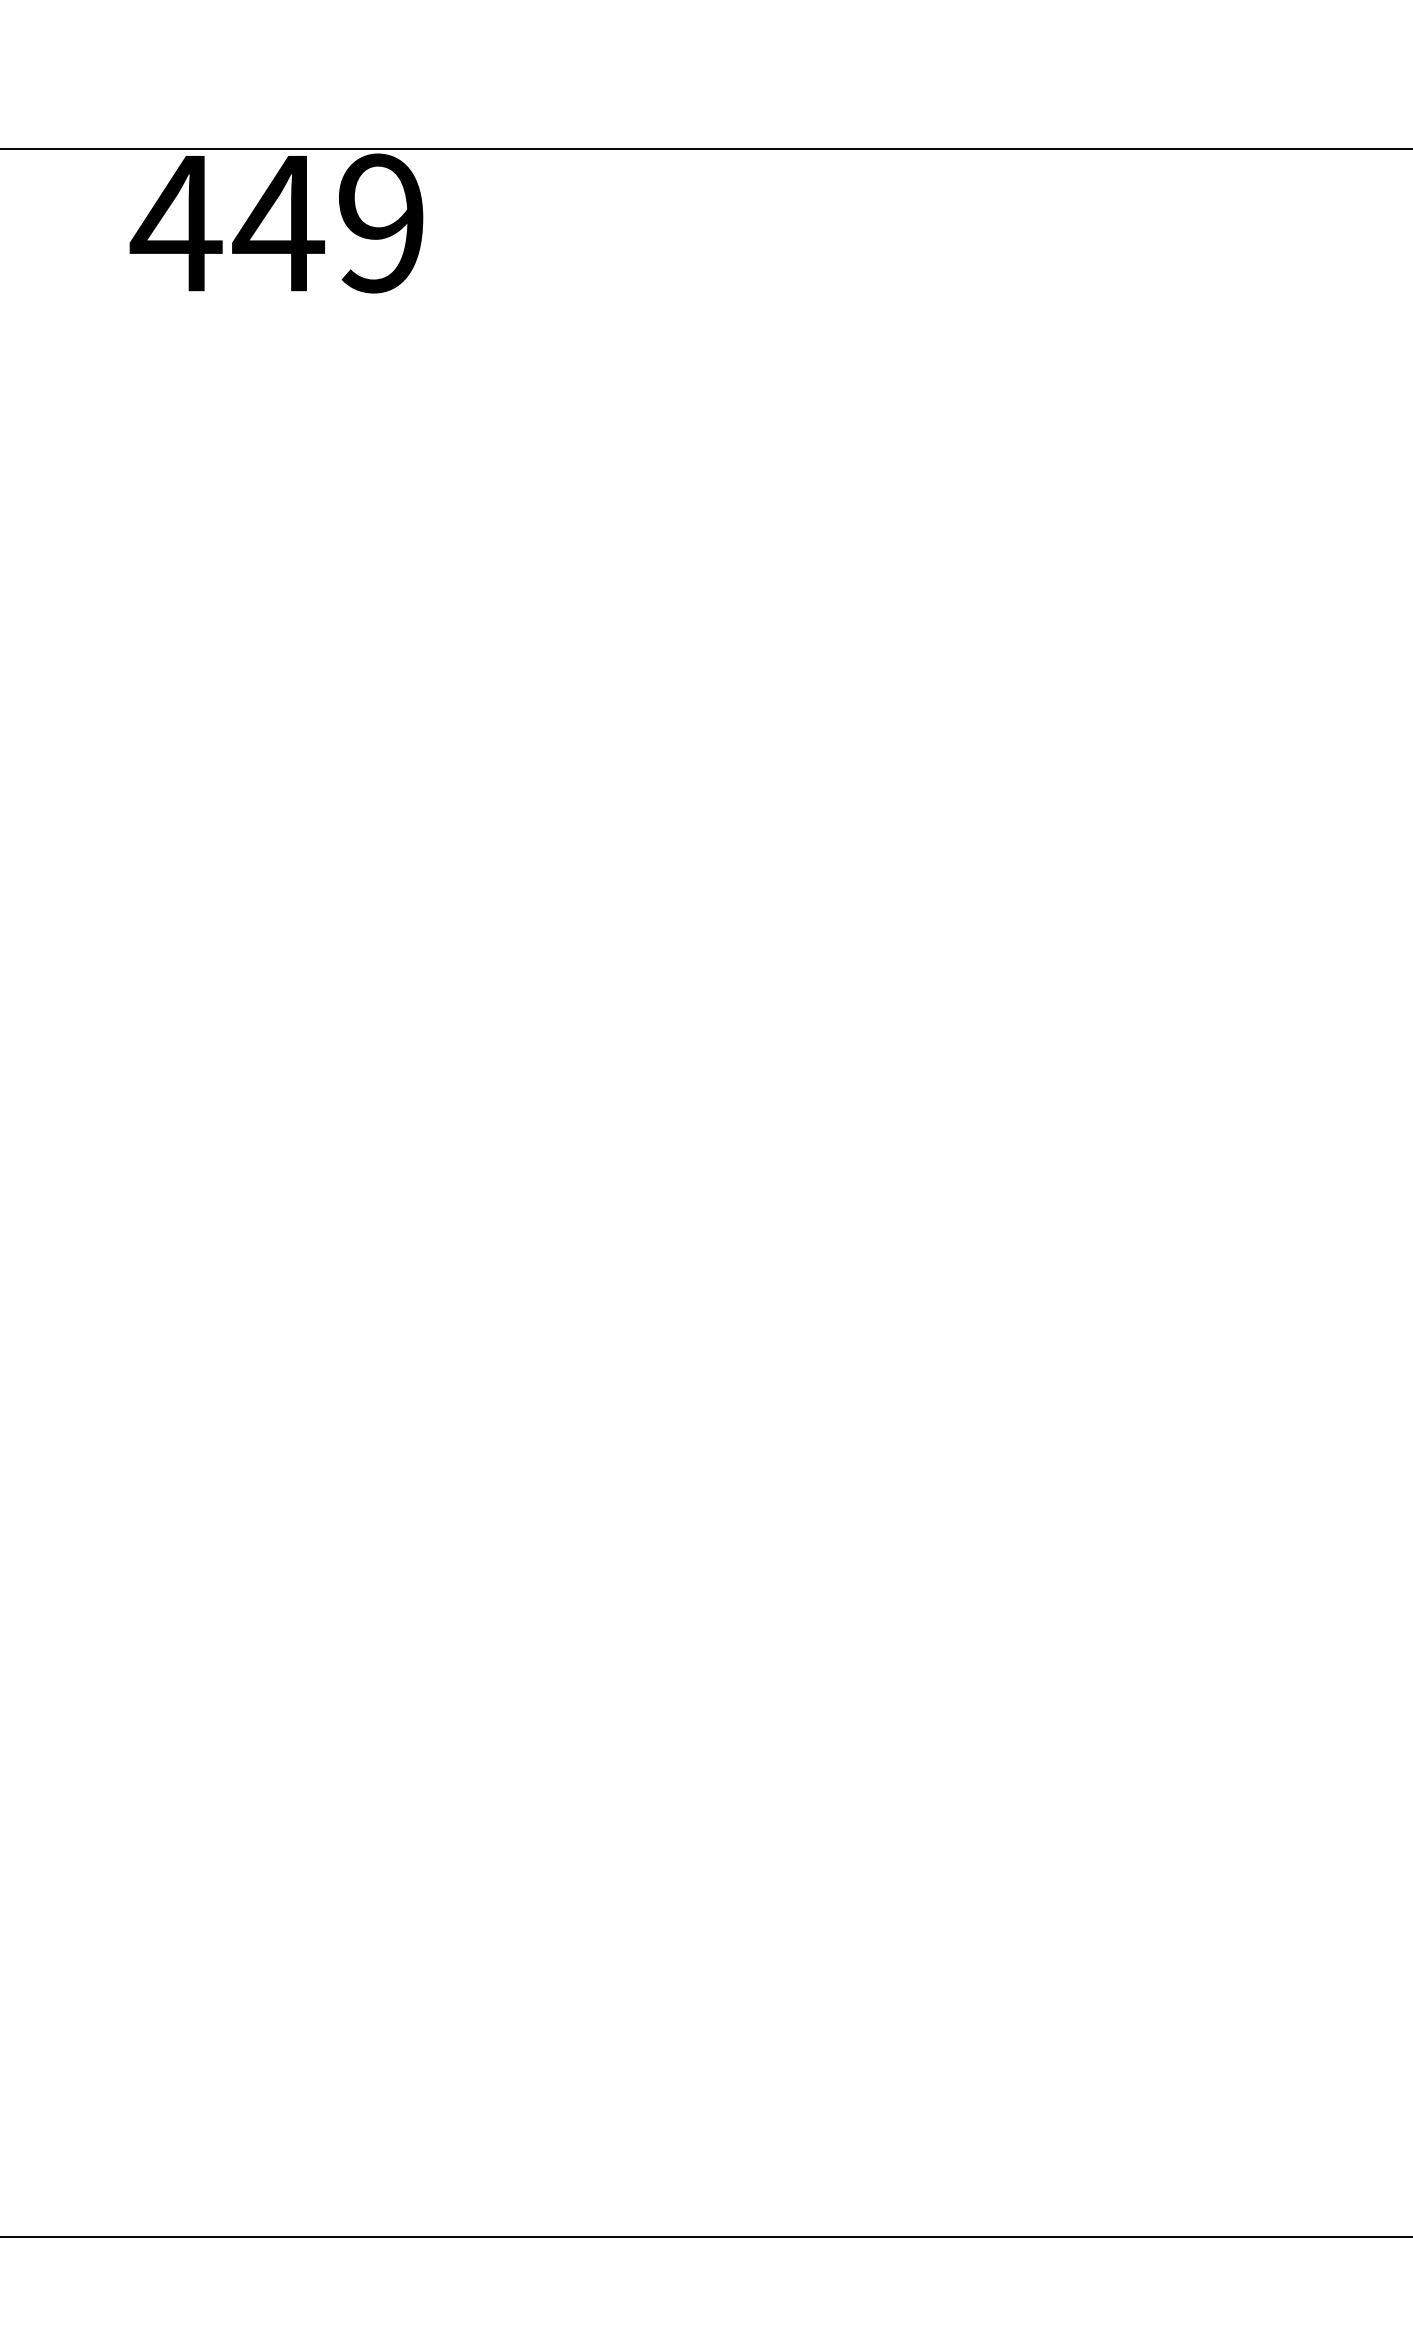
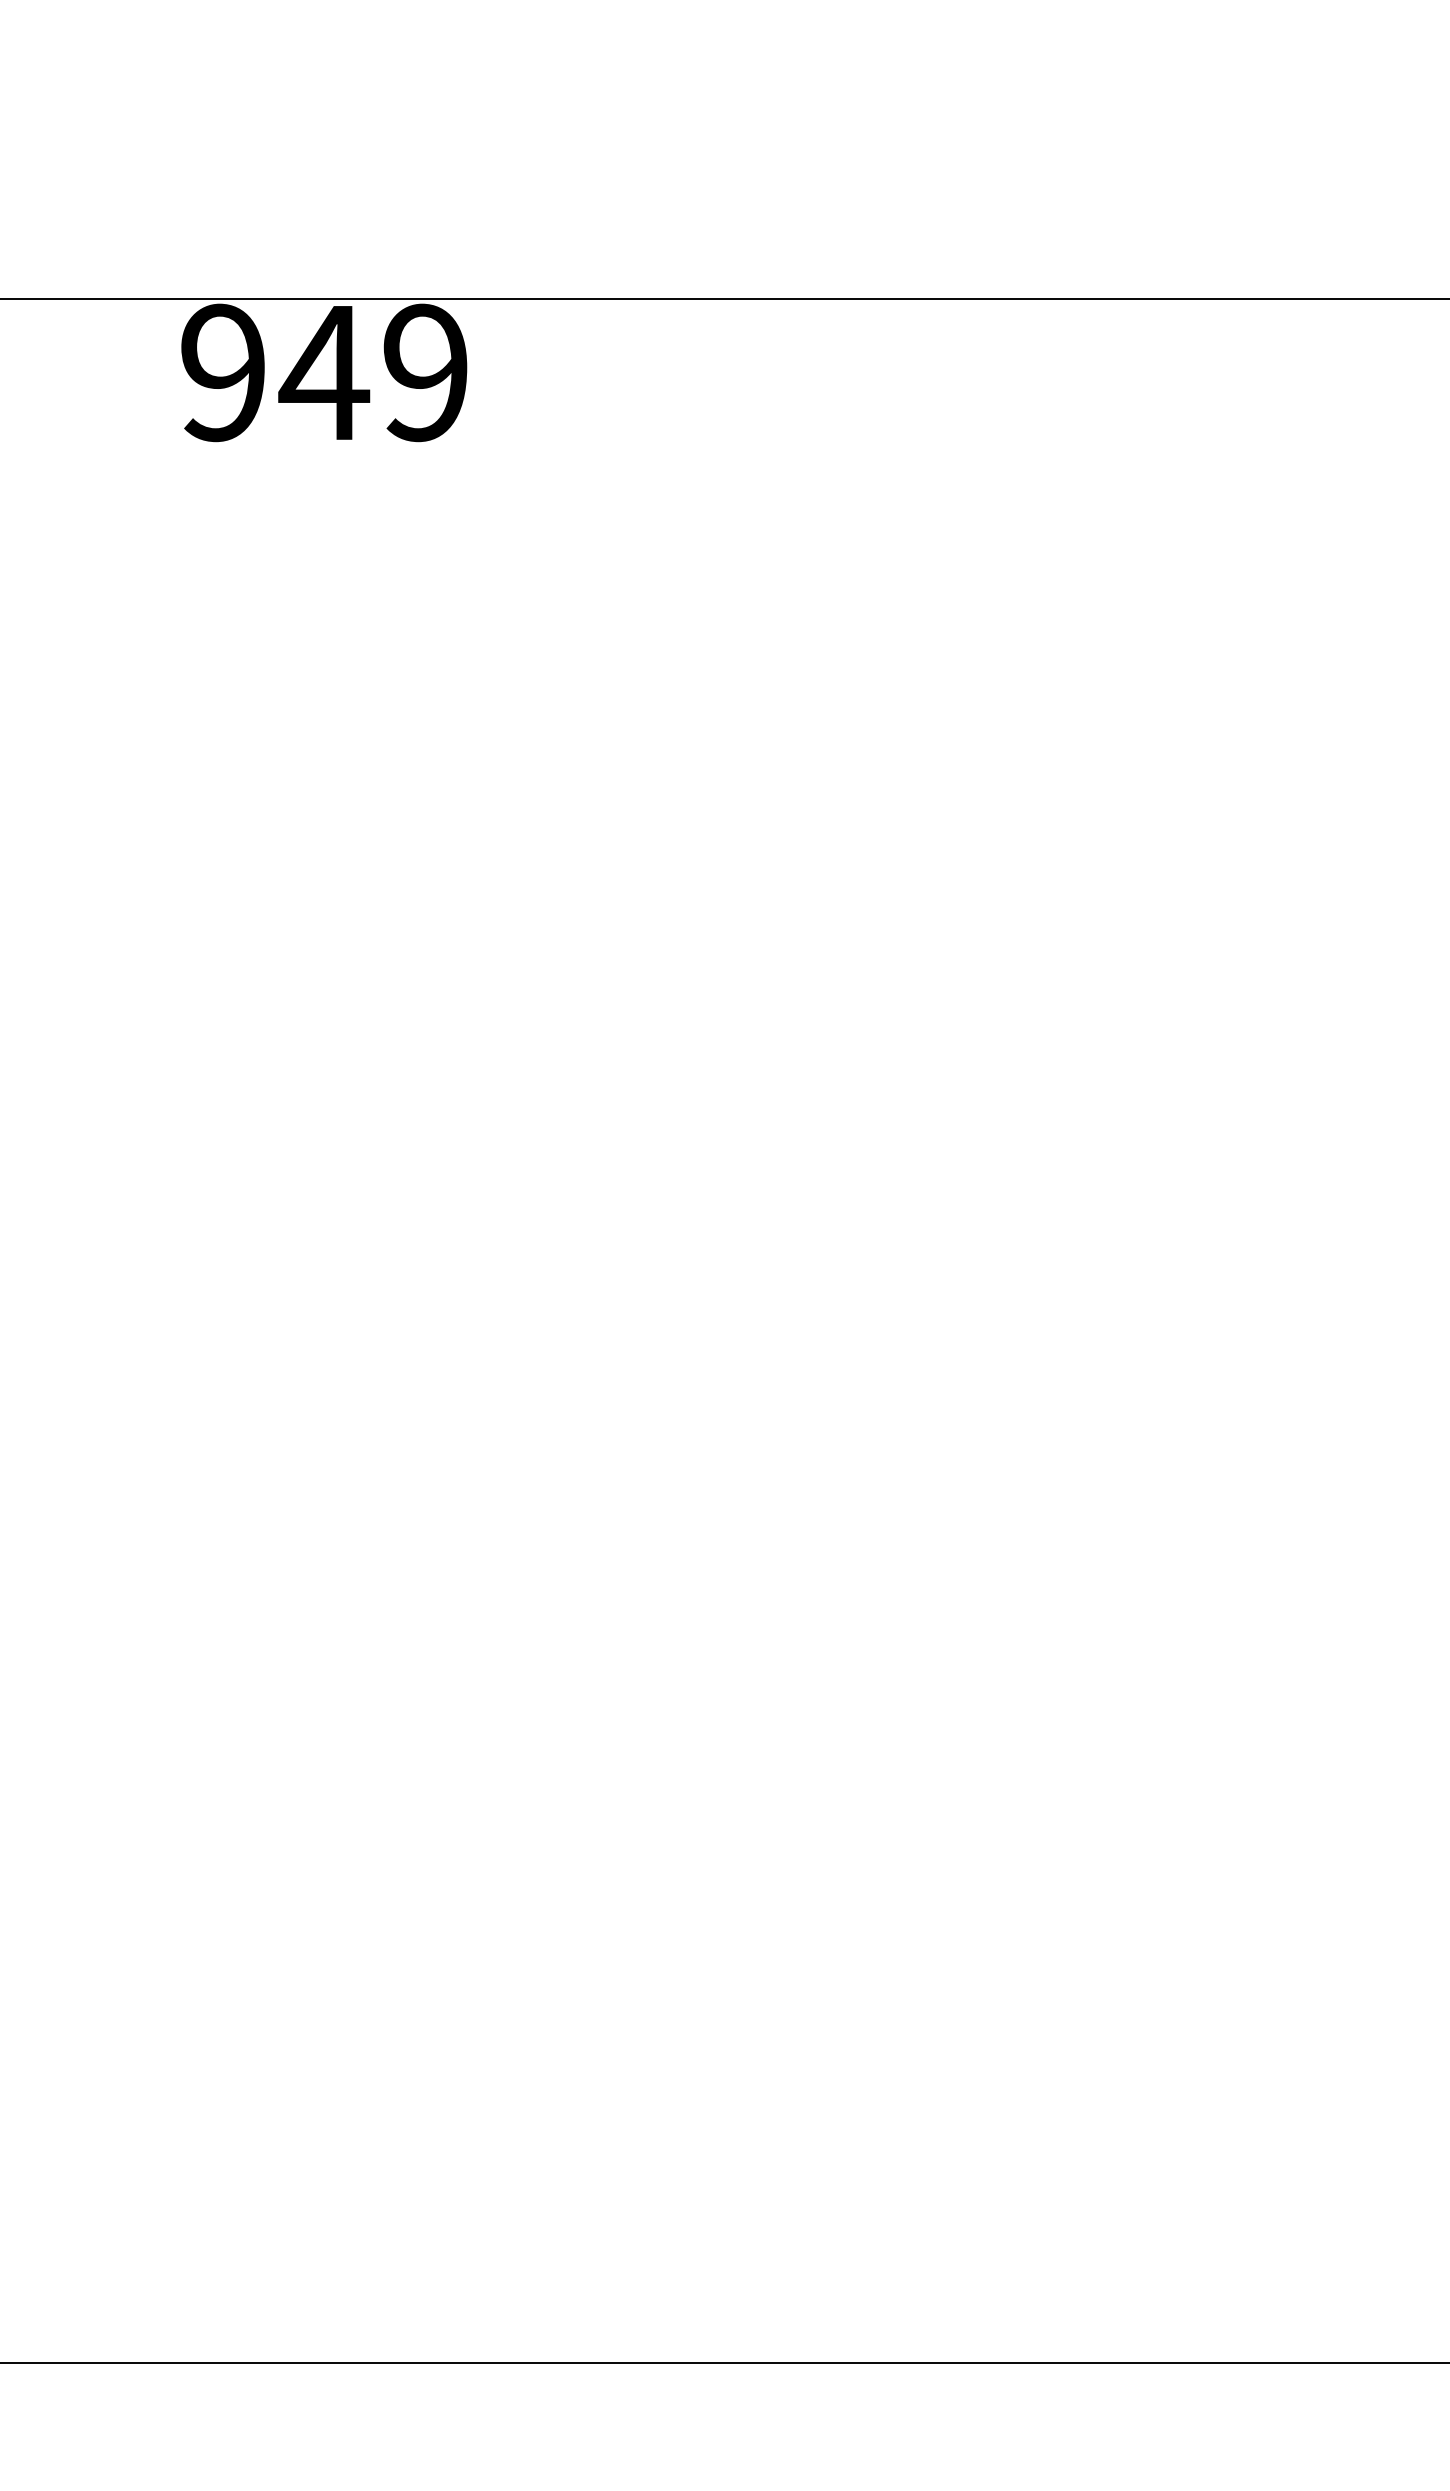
text: (175, 223) -> (222, 372), 449 -> 949

